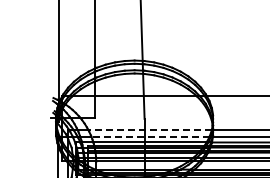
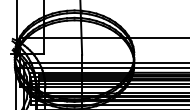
line: (150, 129) -> (86, 62), dashed -> solid
line: (150, 136) -> (86, 68), dashed -> solid

